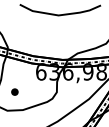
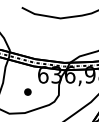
part: (14, 91) -> (27, 91), moved

